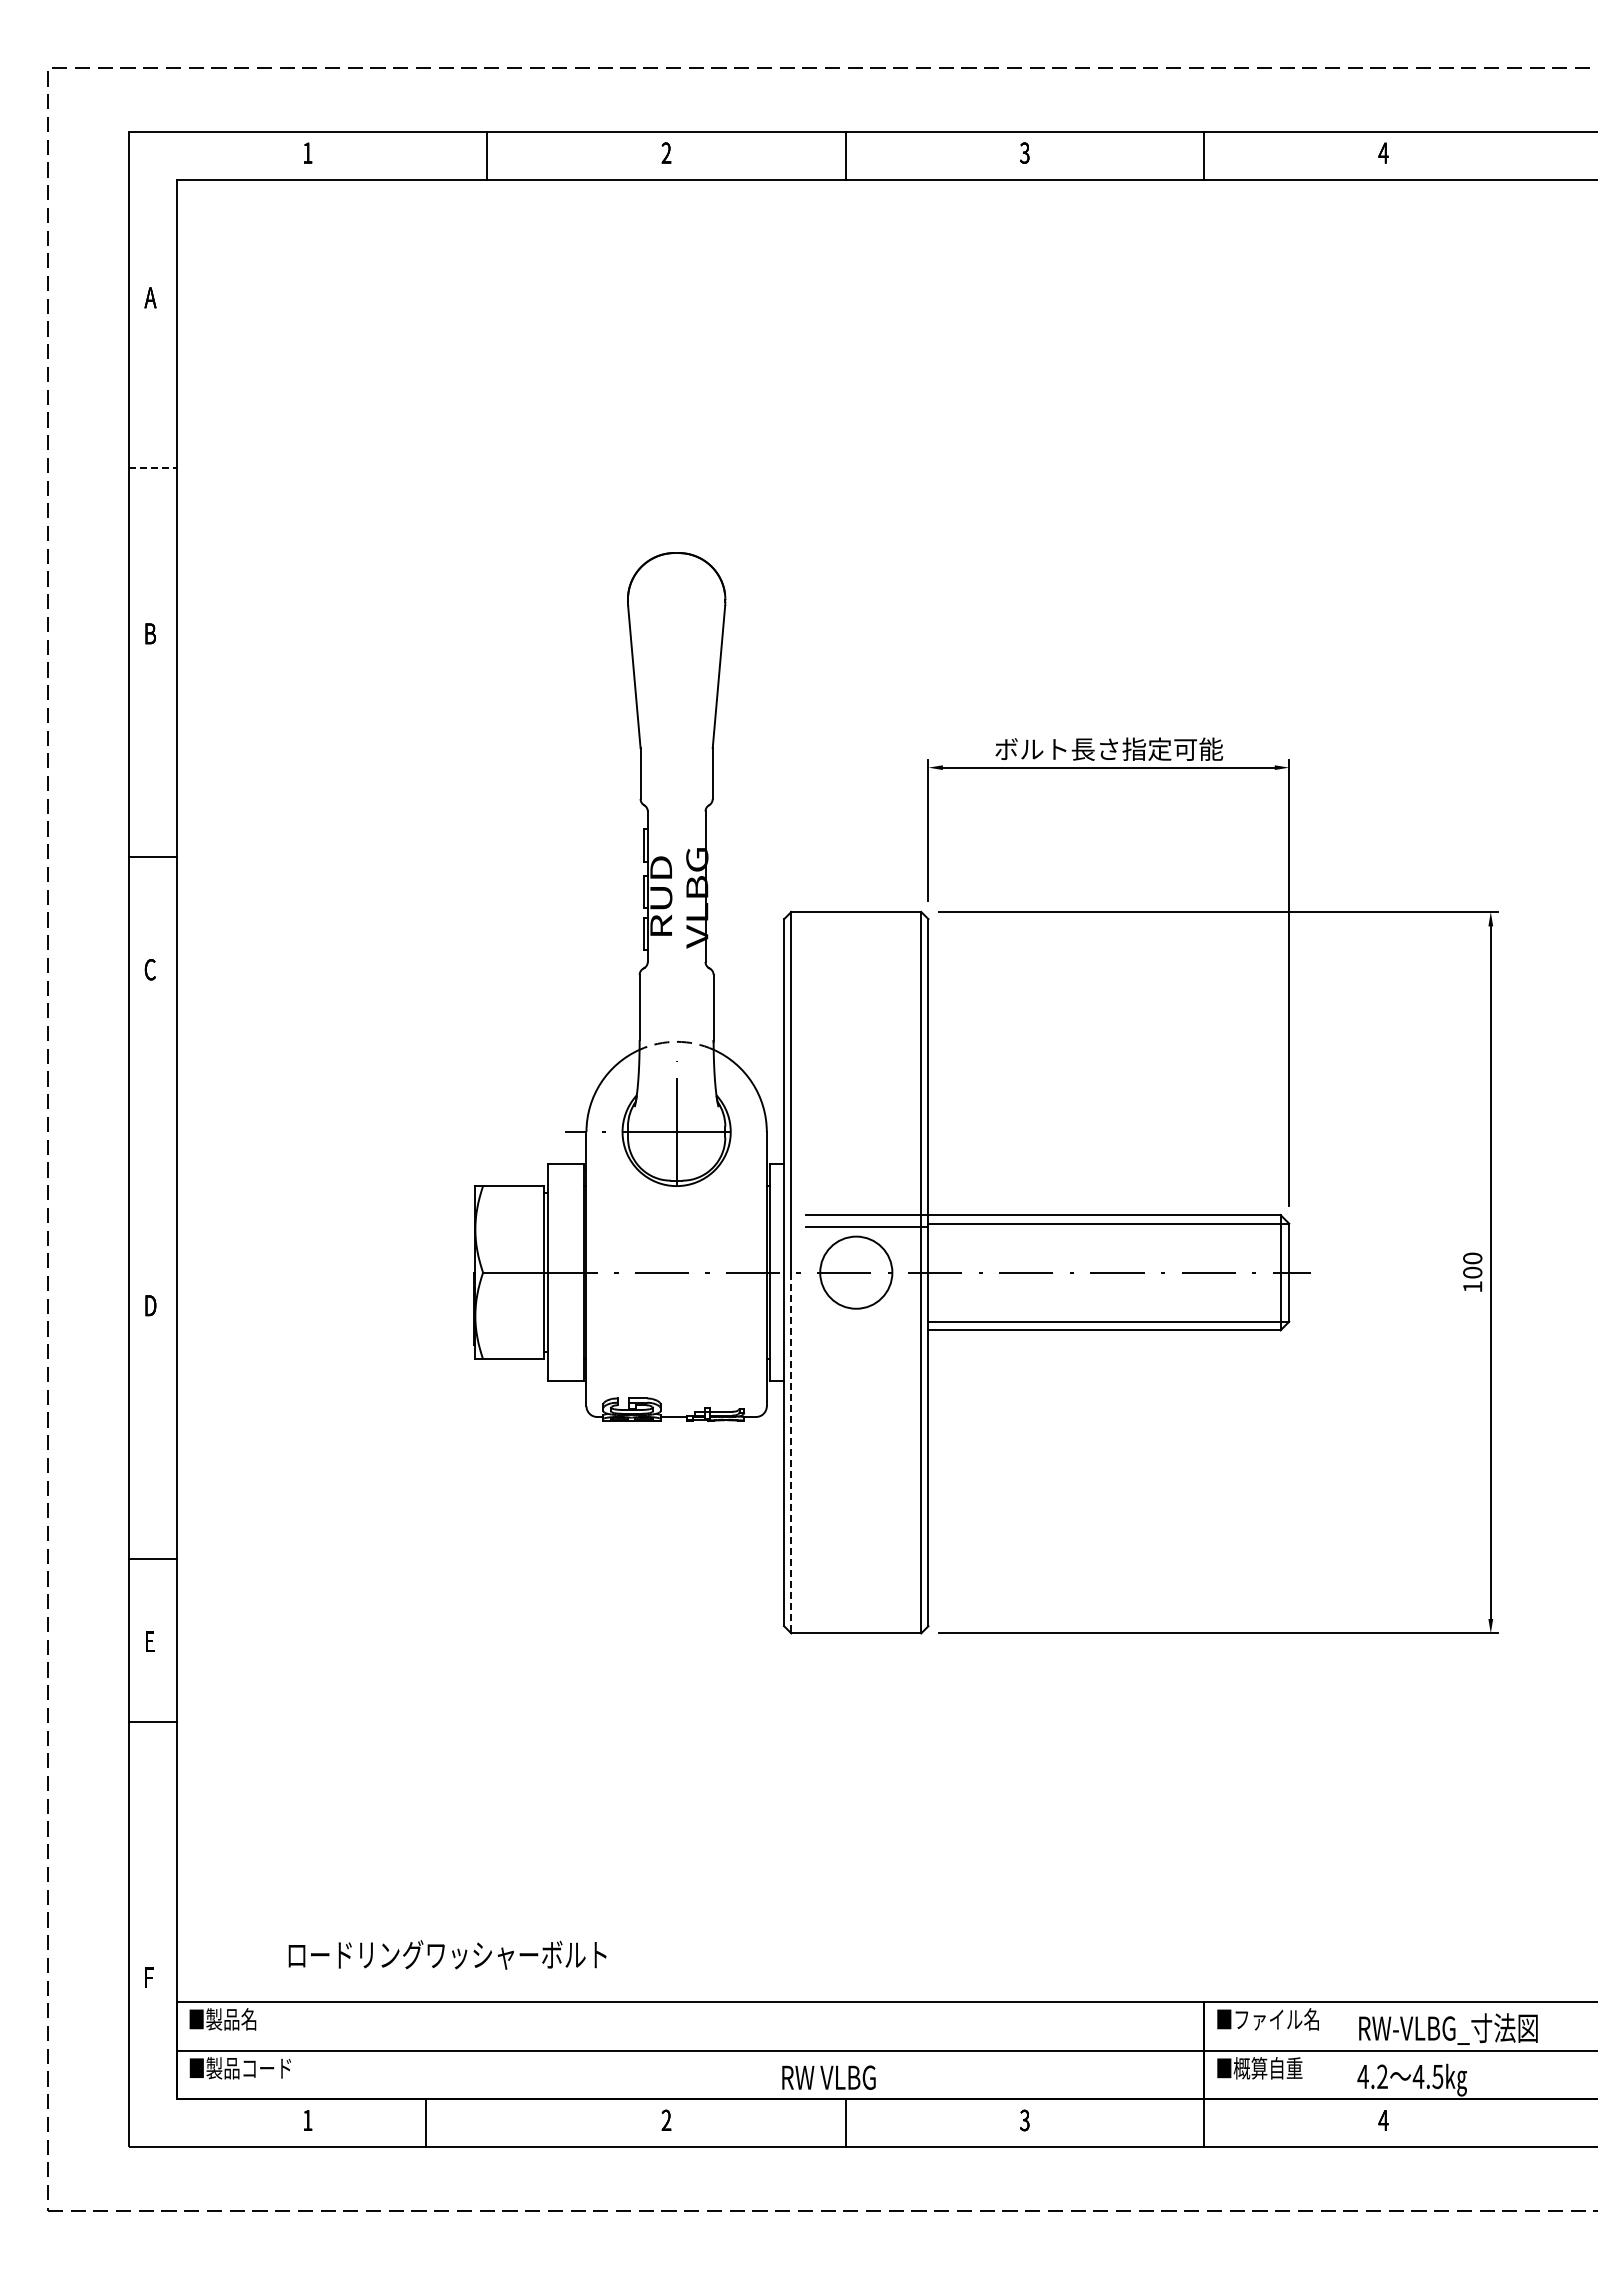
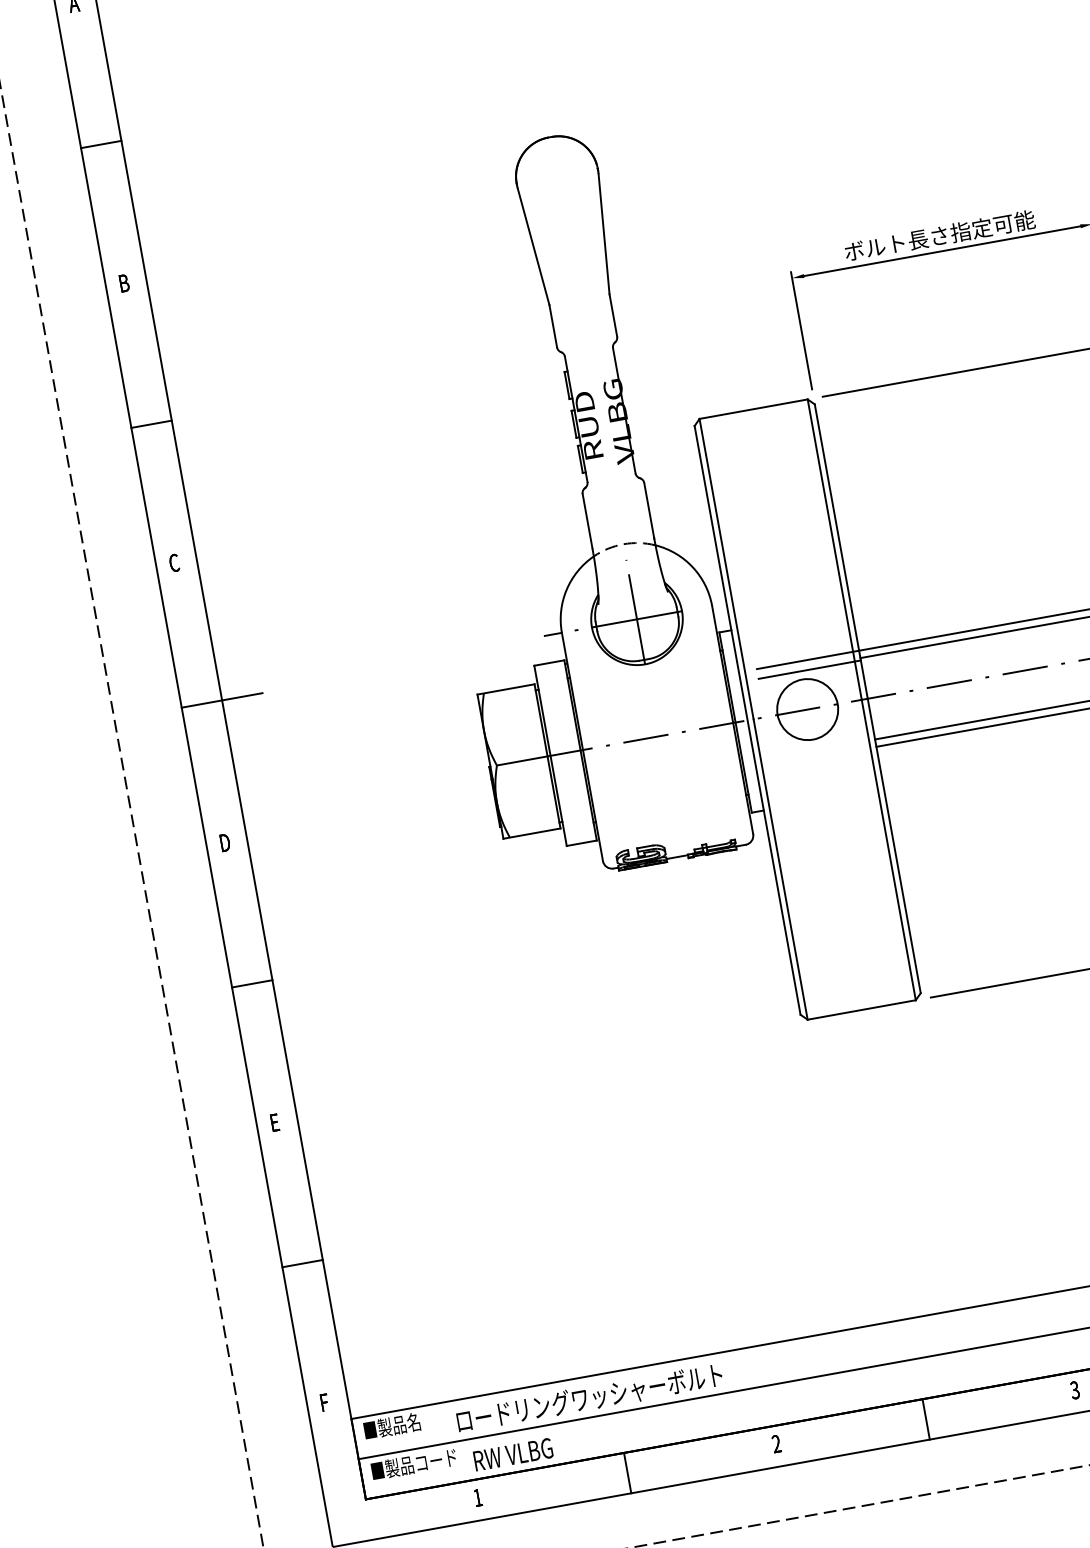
line: (153, 467) -> (101, 144), dashed -> solid
line: (152, 856) -> (151, 424), moved
line: (176, 1139) -> (221, 700), added
line: (791, 1453) -> (780, 869), dashed -> solid
line: (152, 1559) -> (251, 983), moved
line: (152, 1722) -> (302, 1263), moved
text: (447, 1954) -> (589, 1397), moved
text: (828, 2077) -> (512, 1454), moved
line: (426, 2122) -> (627, 1472), moved

